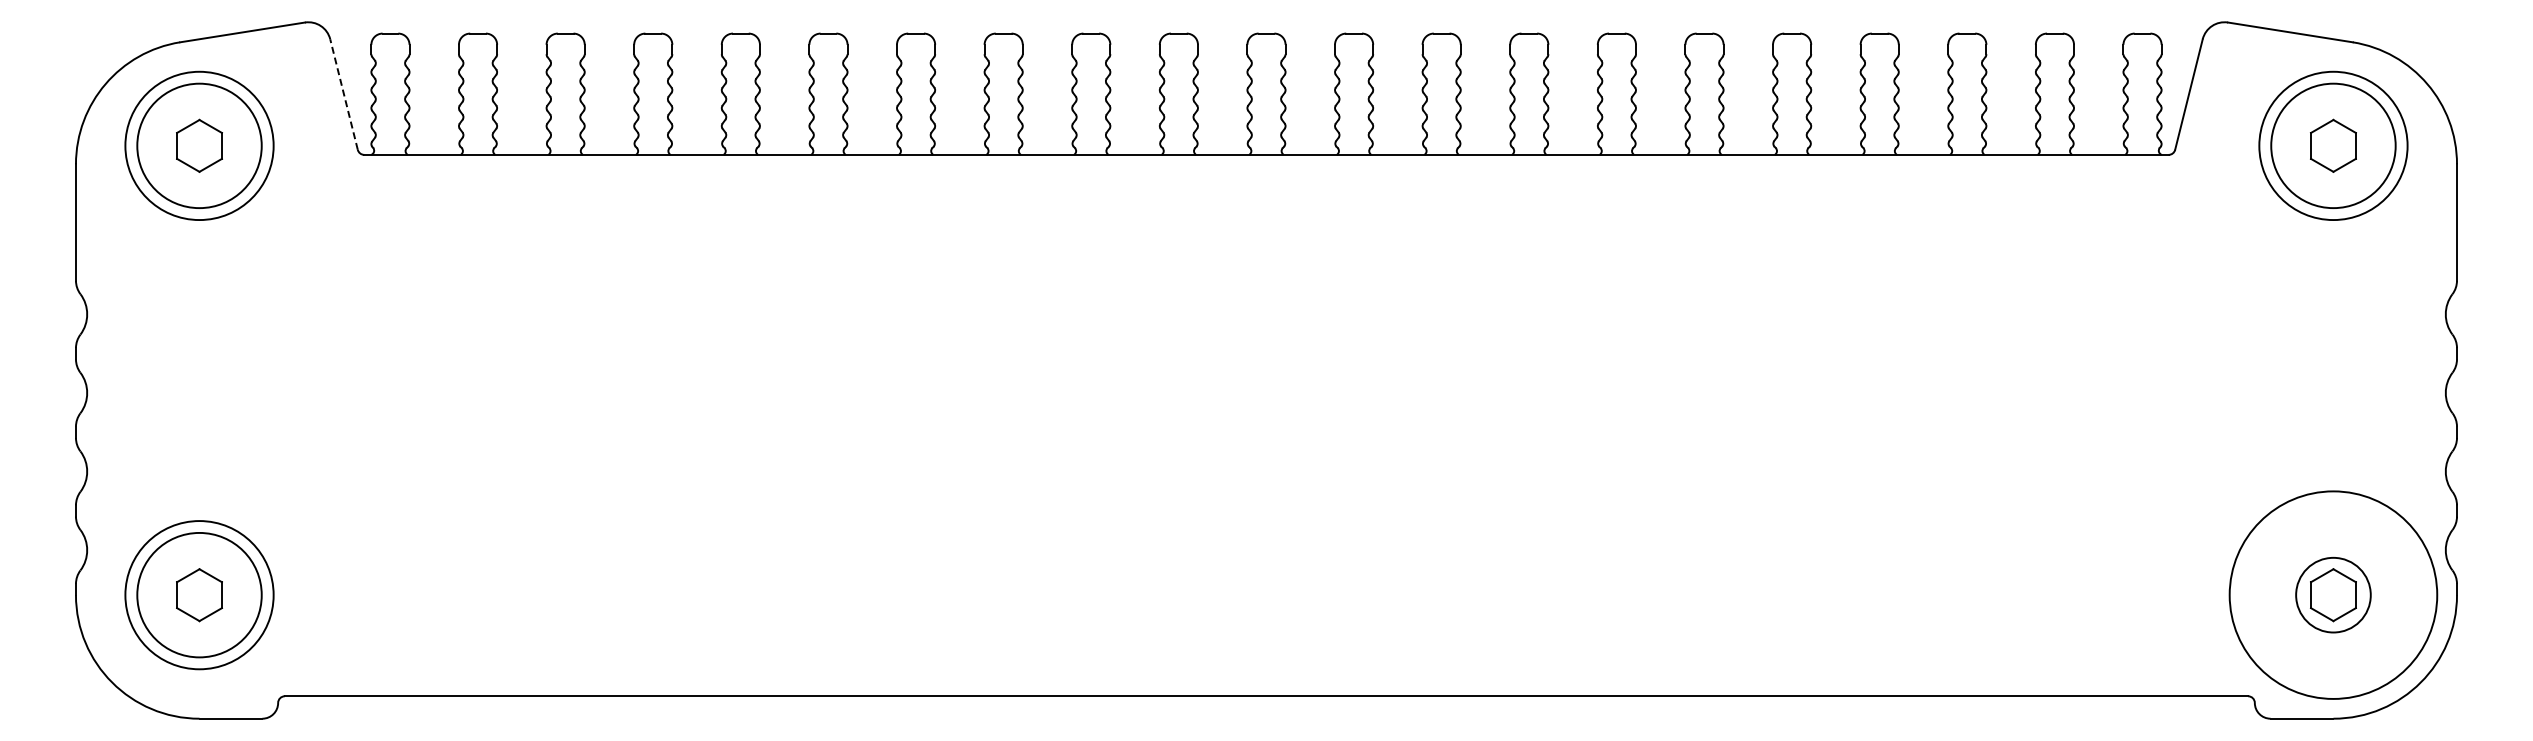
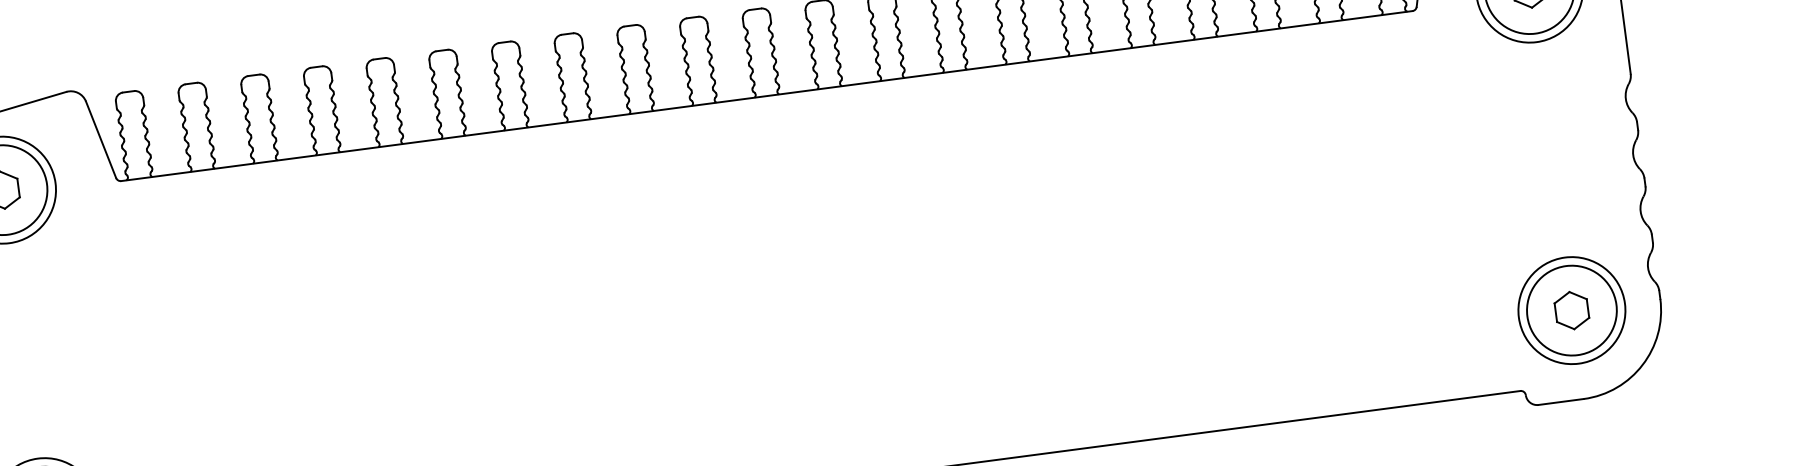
line: (344, 94) -> (101, 139), dashed -> solid
circle: (2333, 594) -> (1571, 310), size x1.67
circle: (2333, 595) -> (1571, 310), size x0.71

